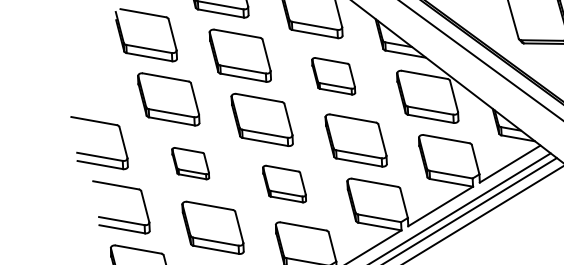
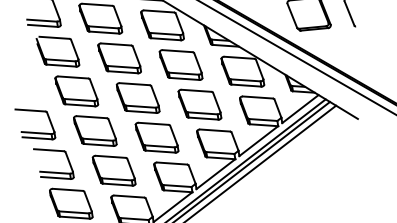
part: (332, 75) -> (180, 64), size x1.43
part: (191, 162) -> (95, 130), size x1.67
part: (283, 183) -> (156, 137), size x1.43

